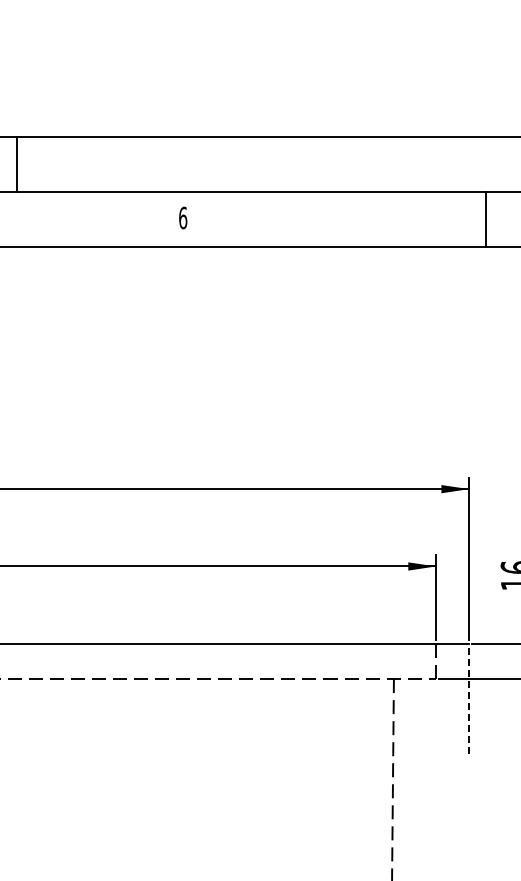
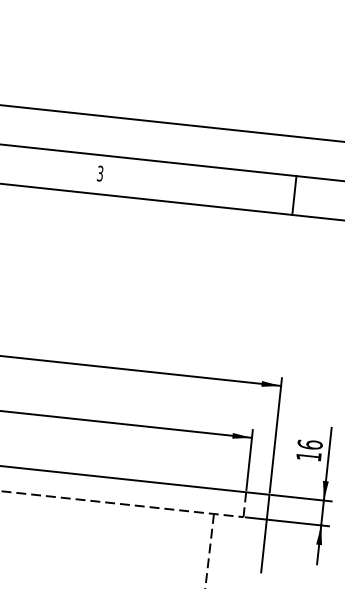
text: (183, 217) -> (100, 173), 6 -> 3
line: (486, 219) -> (294, 195), moved
line: (469, 698) -> (265, 533), dashed -> solid

